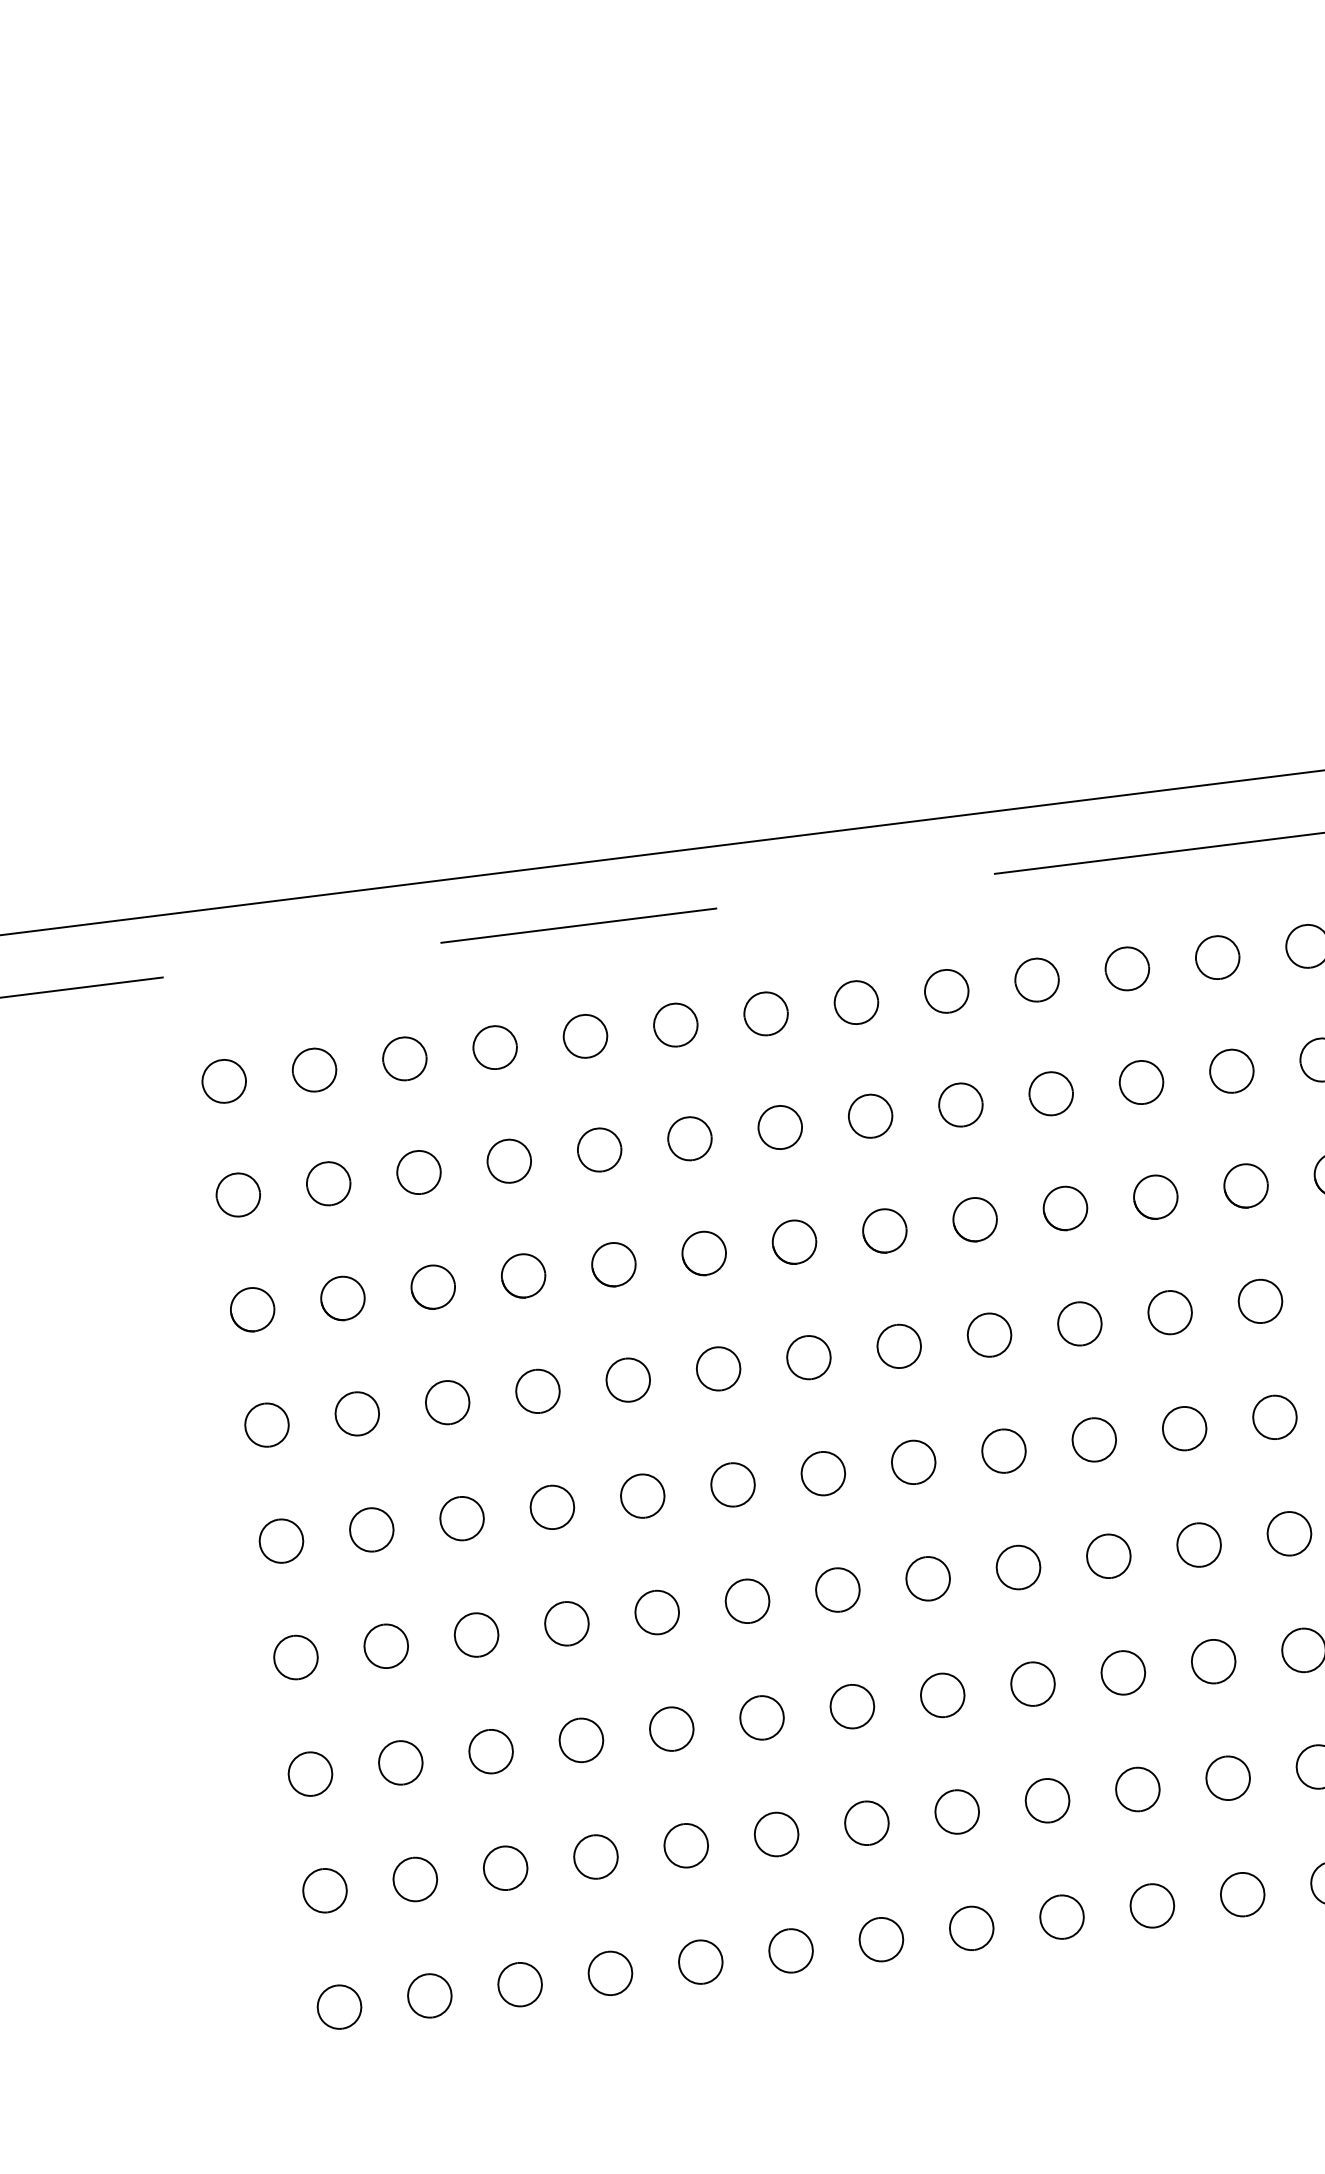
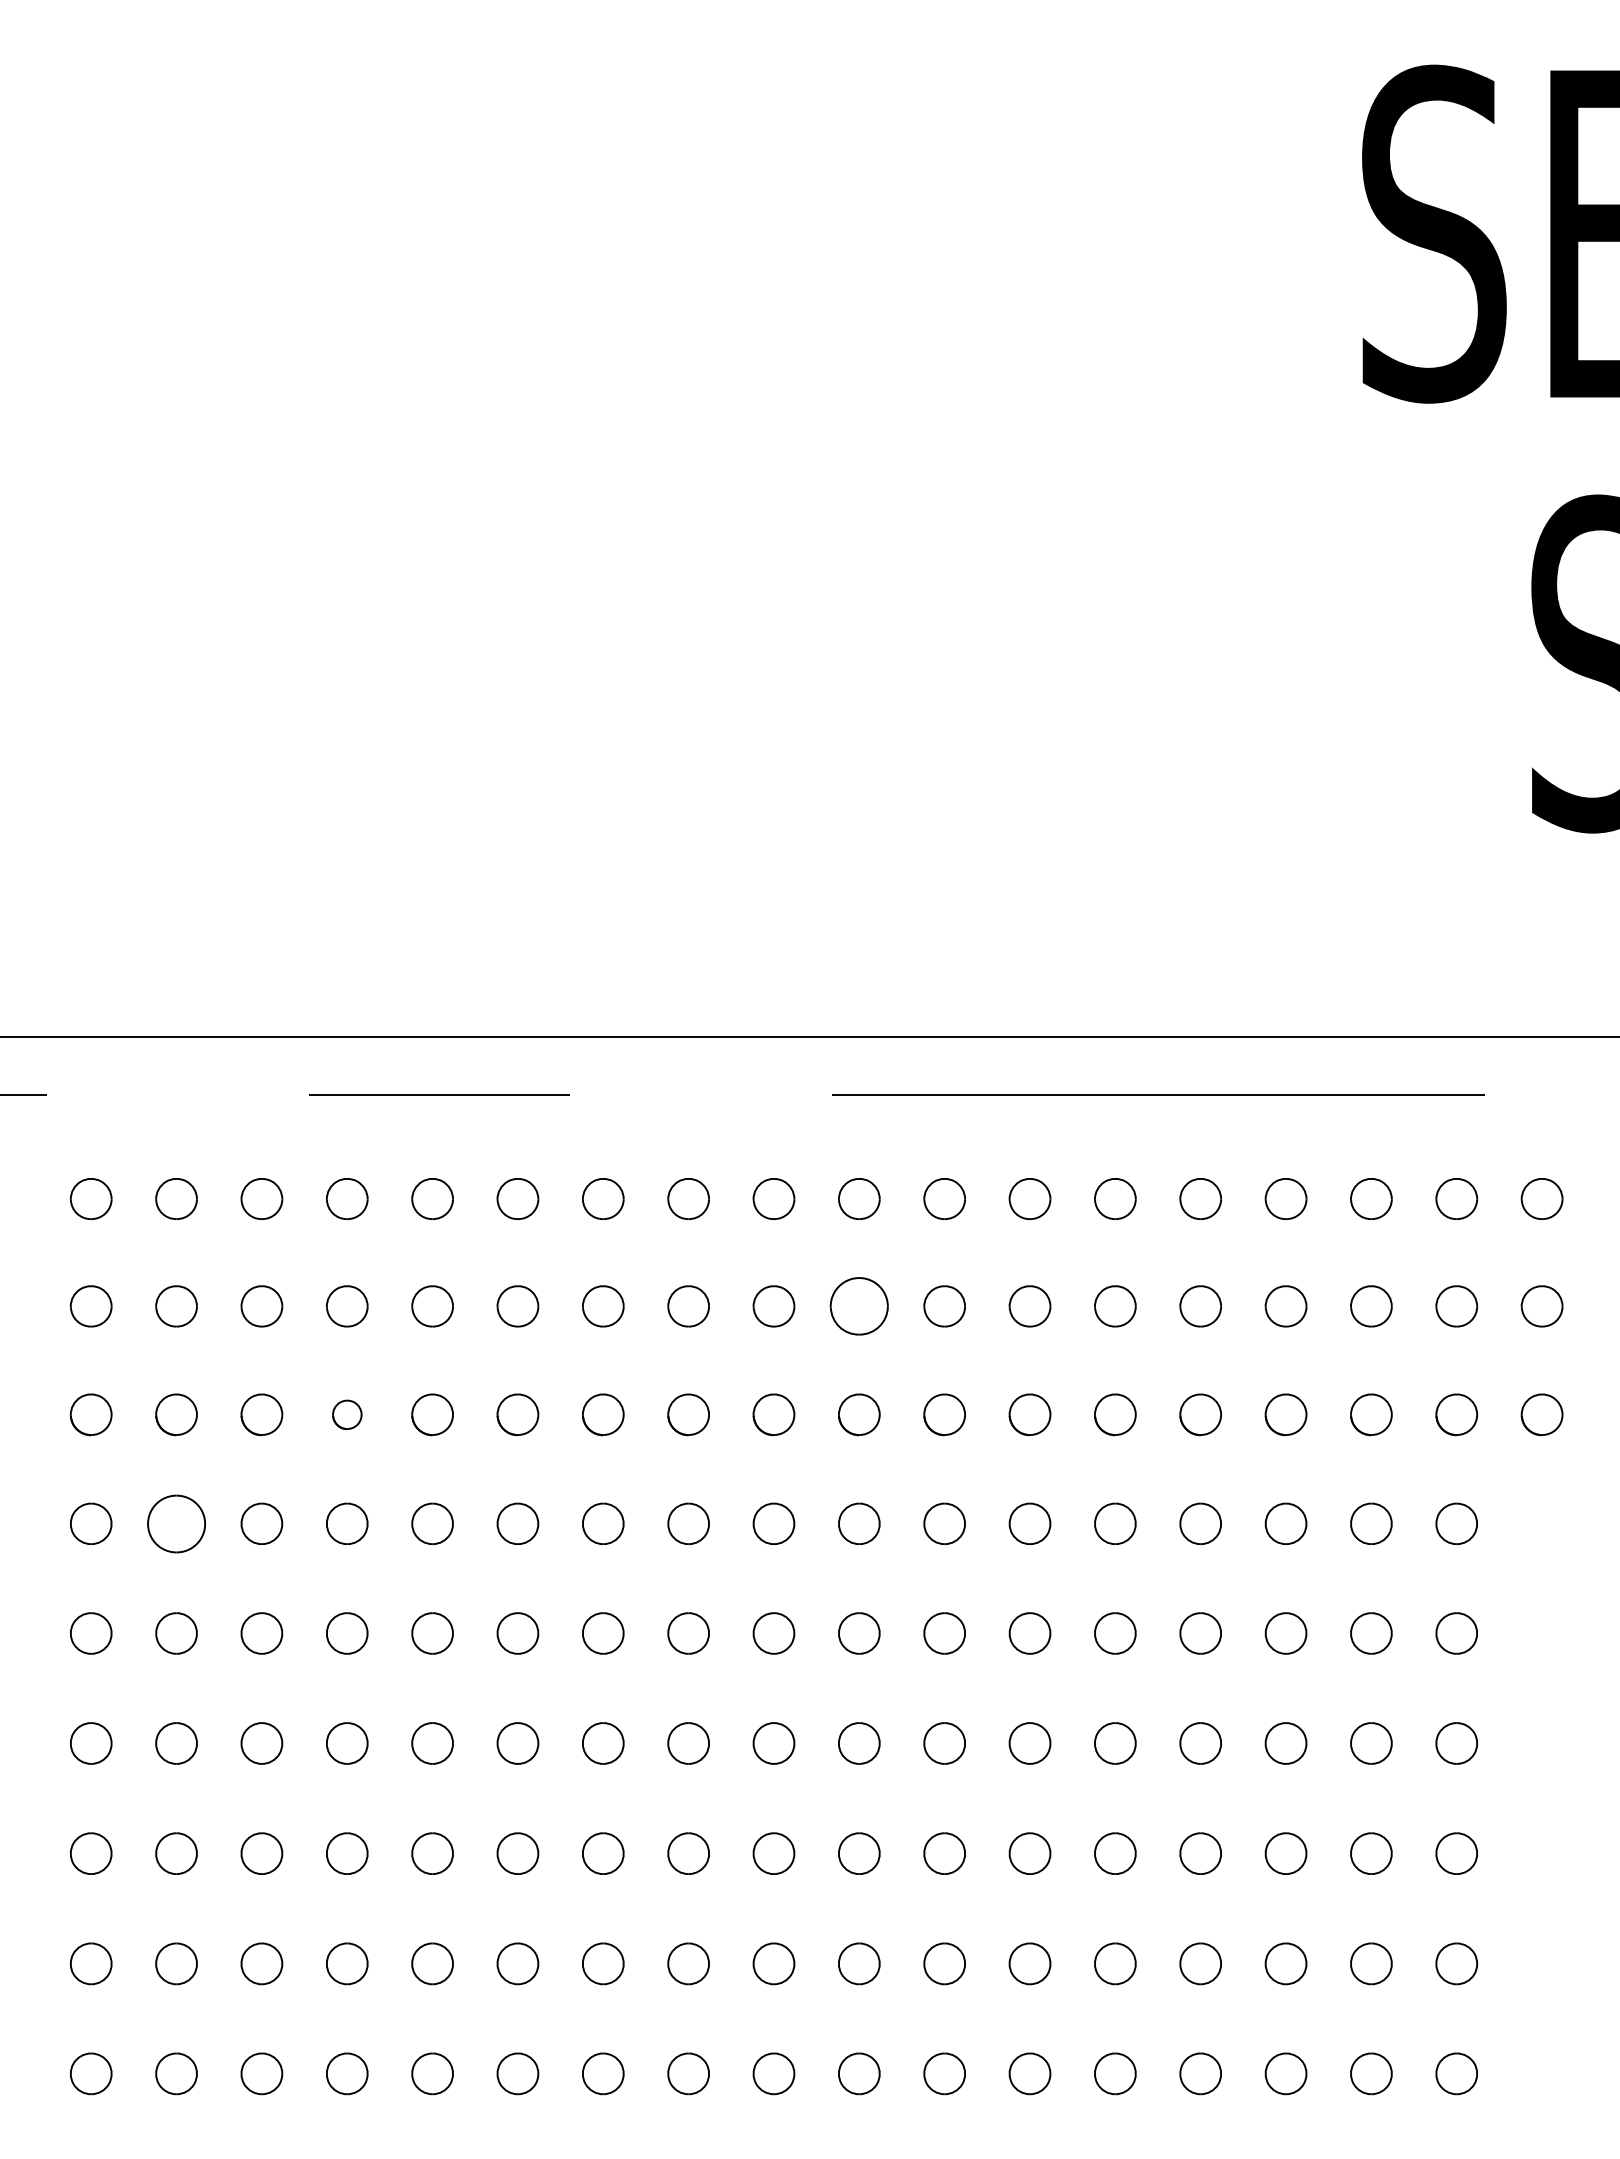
part: (1051, 1093) -> (859, 1306), size x1.4
part: (523, 1275) -> (347, 1414), size x0.7
part: (357, 1413) -> (176, 1523), size x1.4

